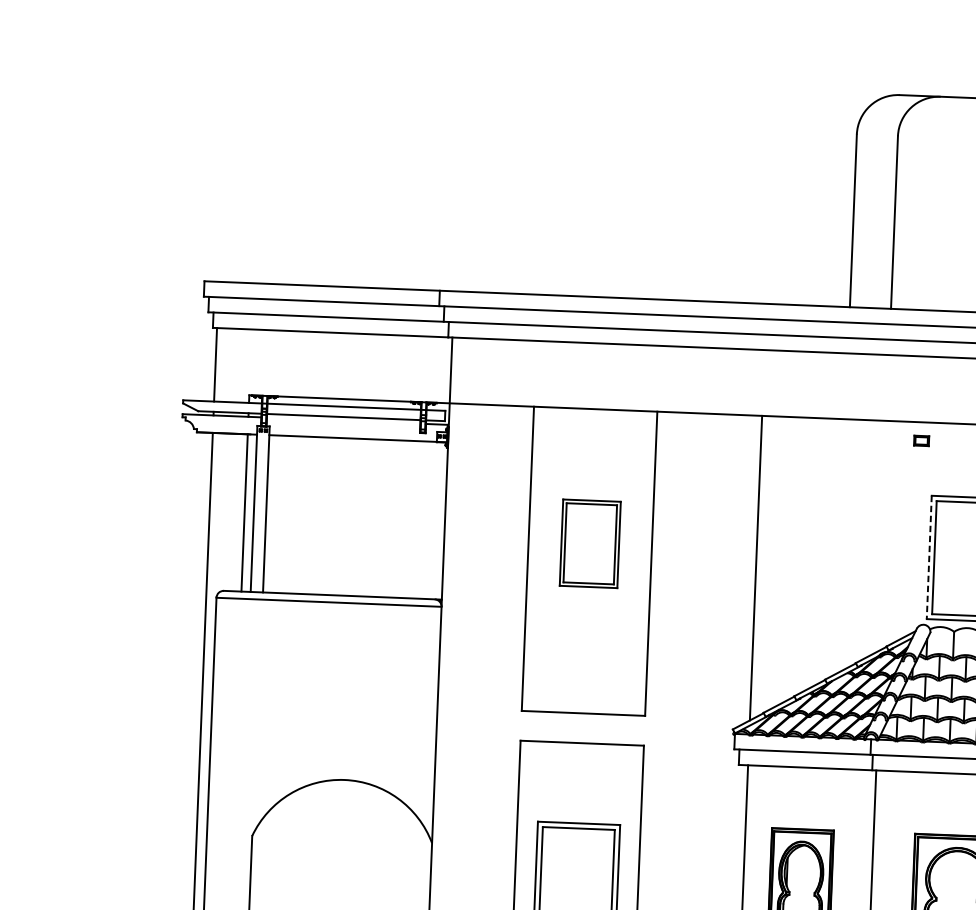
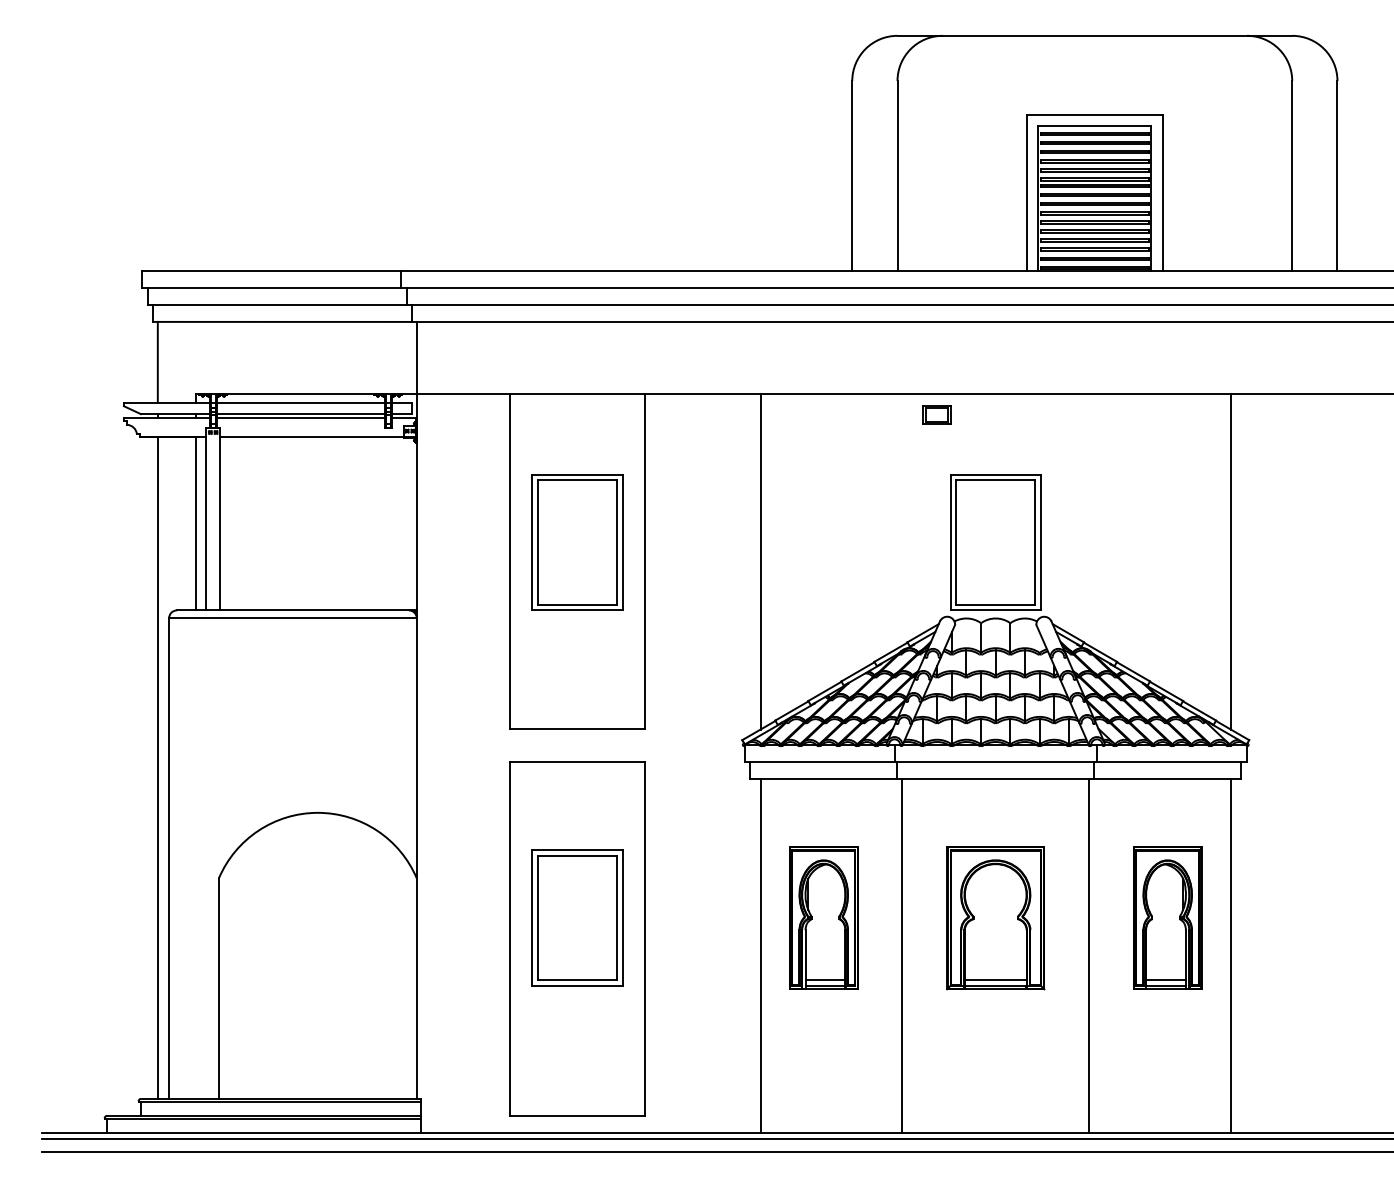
line: (343, 421) -> (300, 418), added
part: (921, 440) -> (936, 414), size x1.67
part: (590, 543) -> (577, 542), size x1.43
line: (929, 557) -> (950, 542), dashed -> solid

